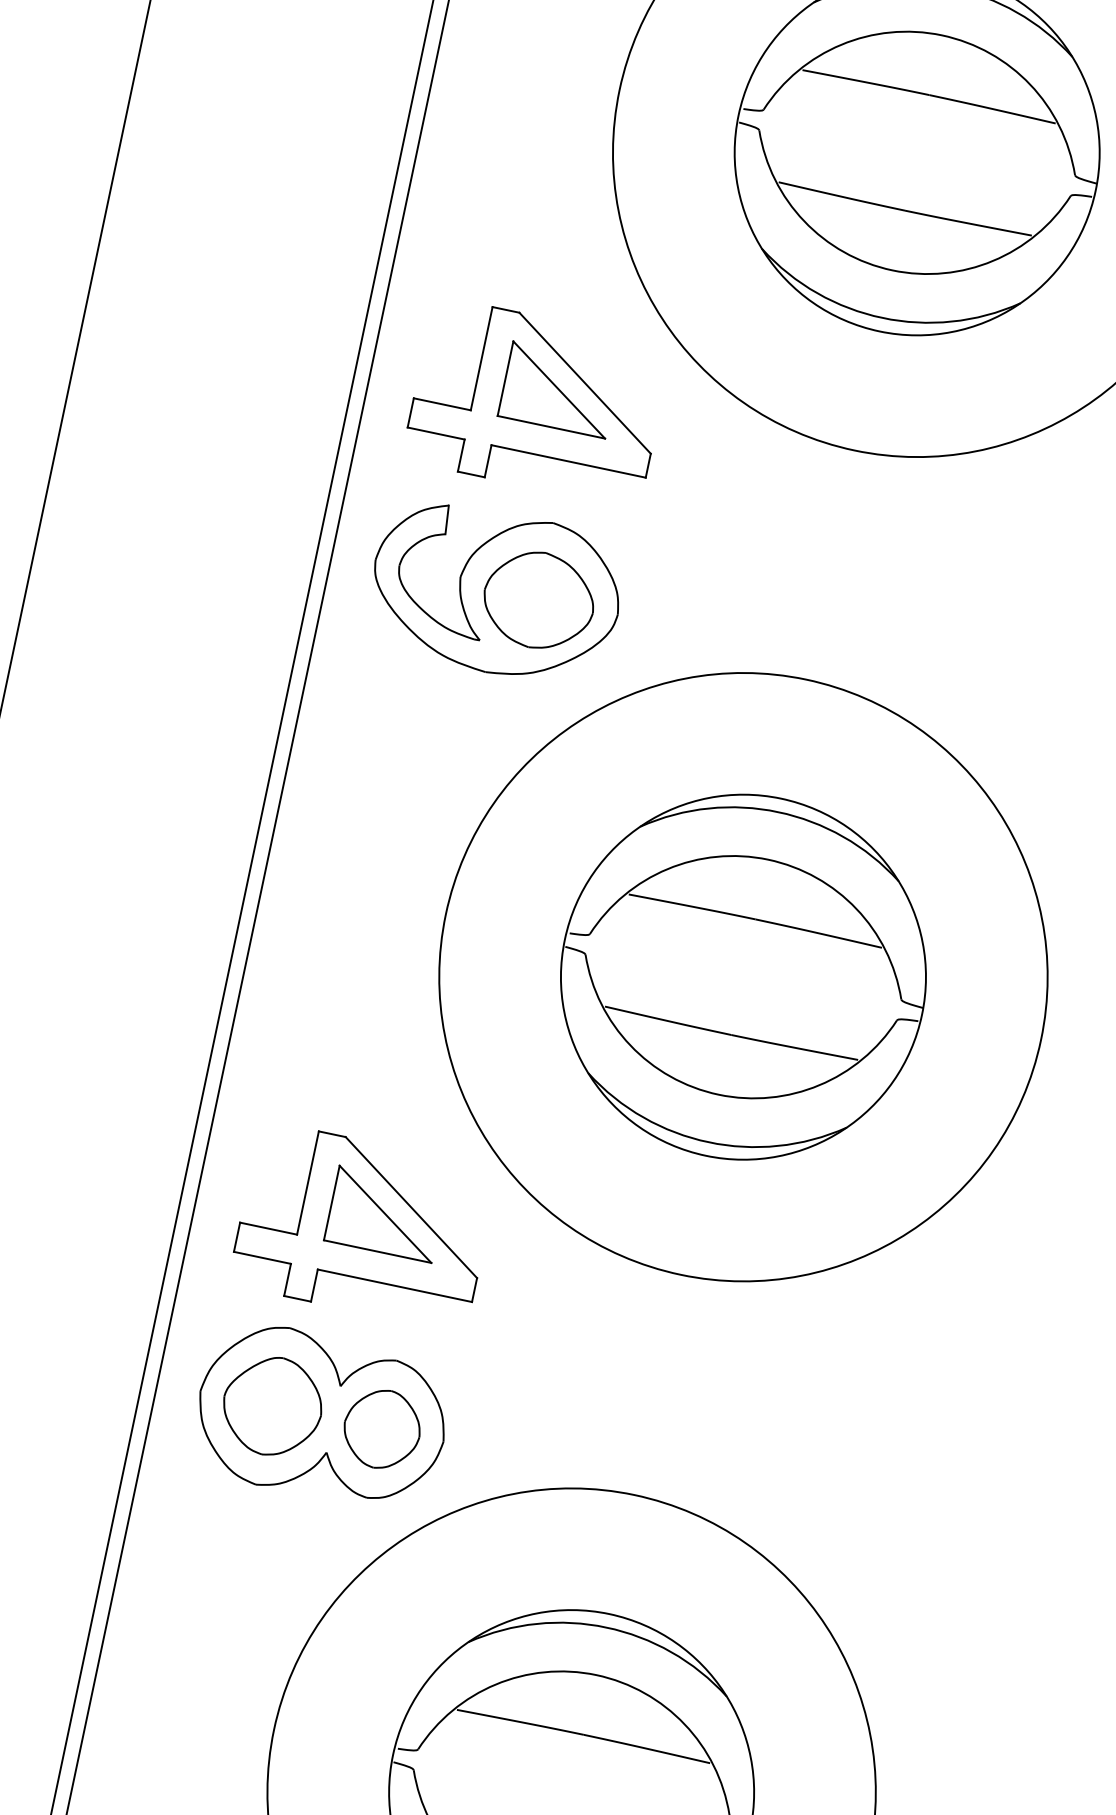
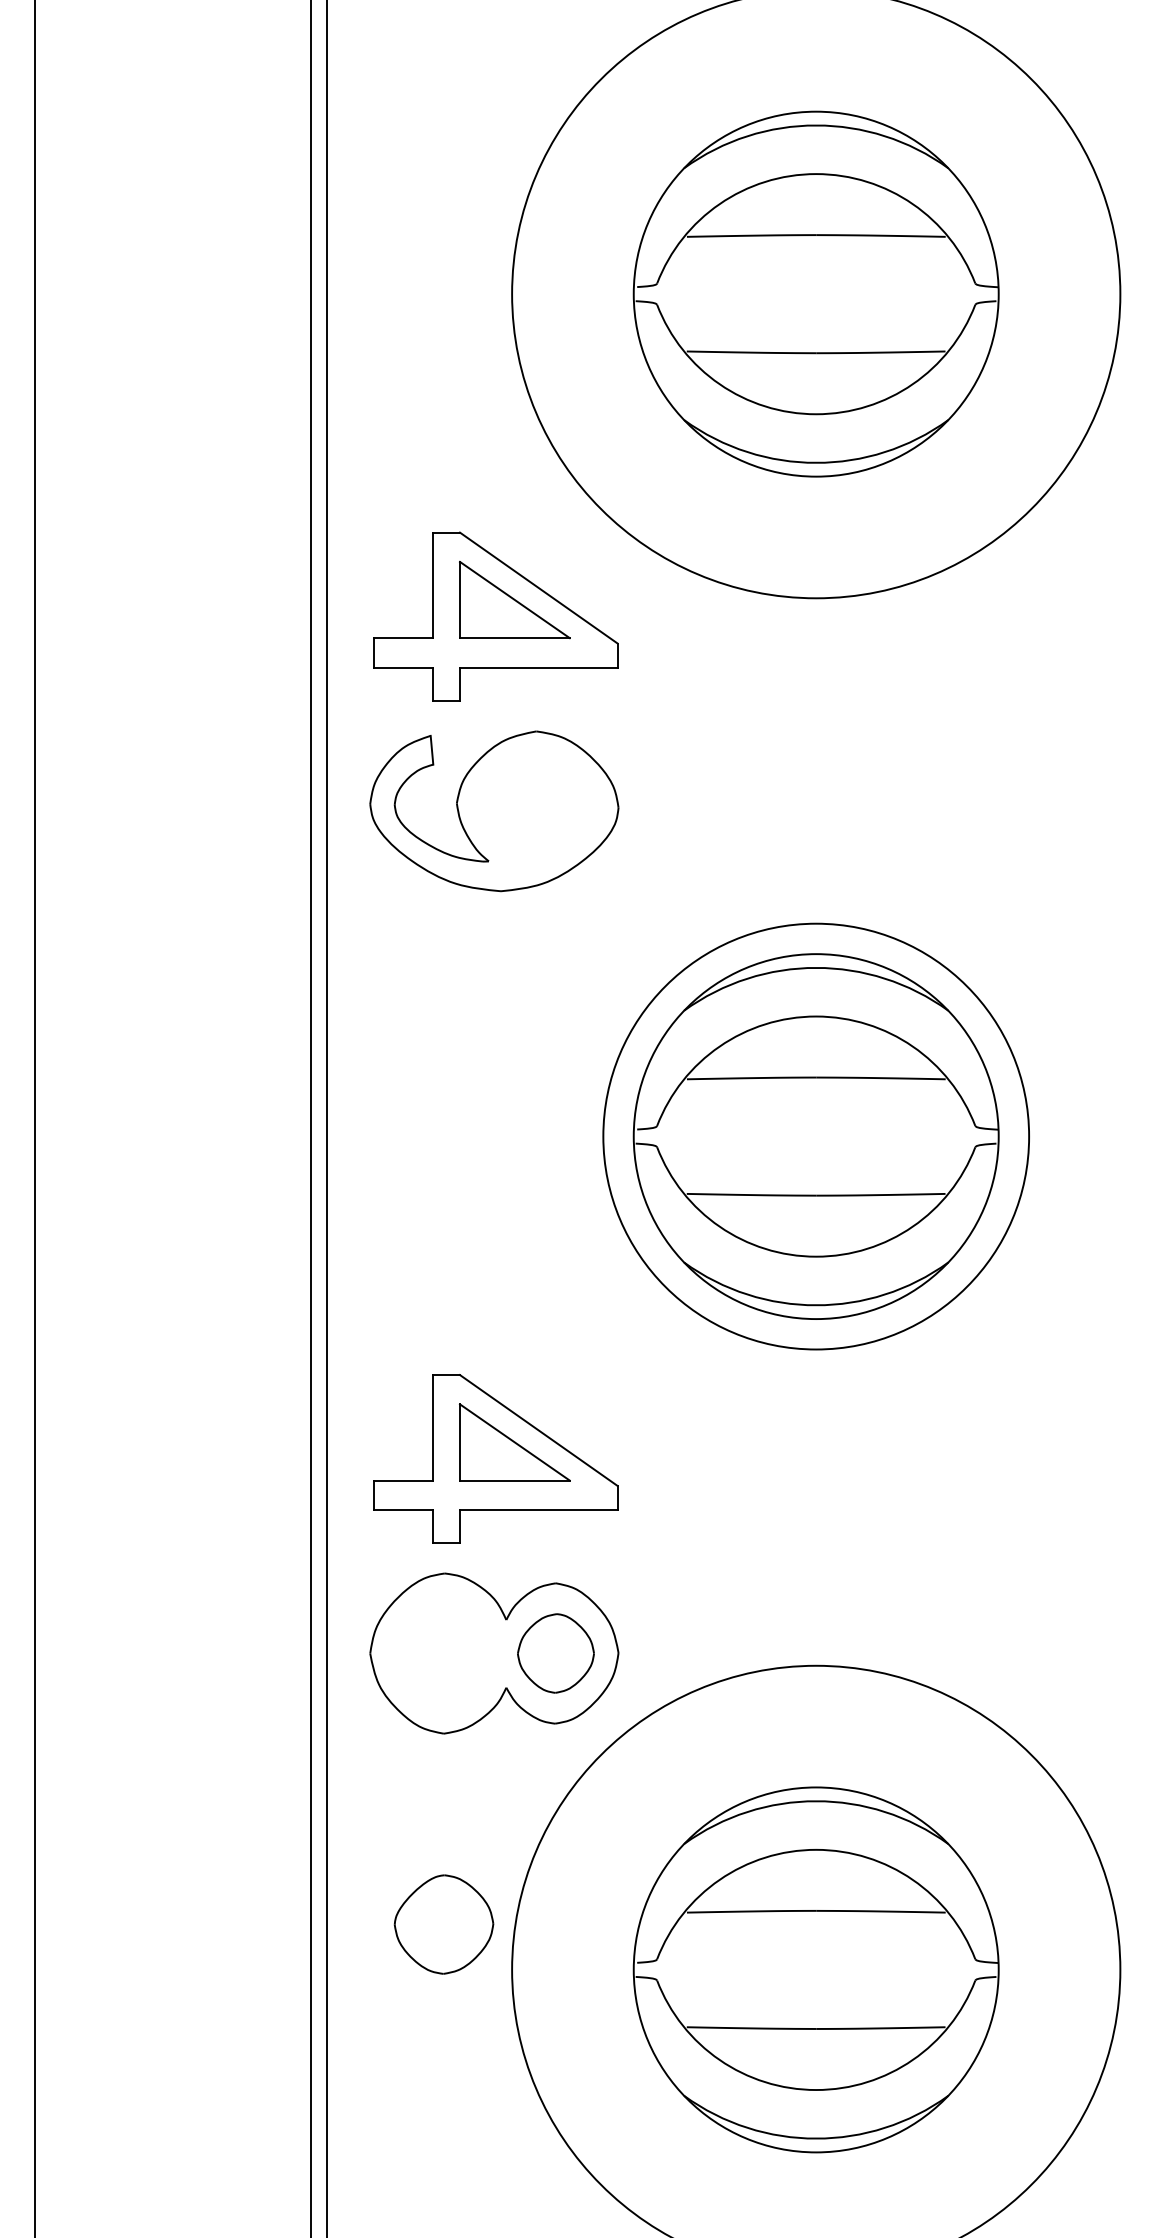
part: (539, 599) -> (538, 809), removed
circle: (743, 977) -> (816, 1136), size x0.7
part: (272, 1406) -> (443, 1924), moved

